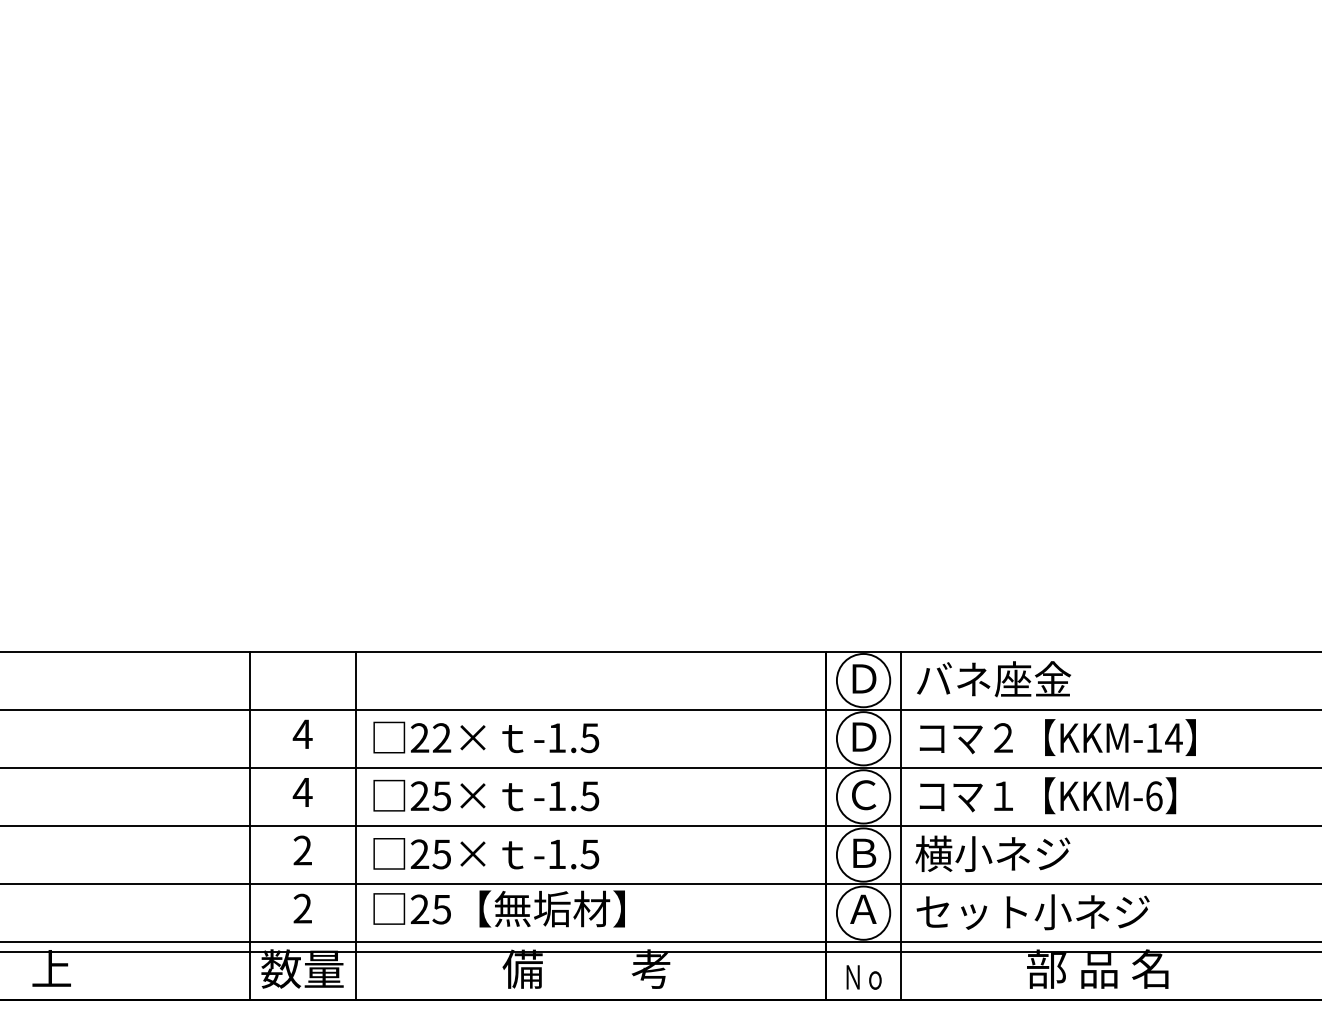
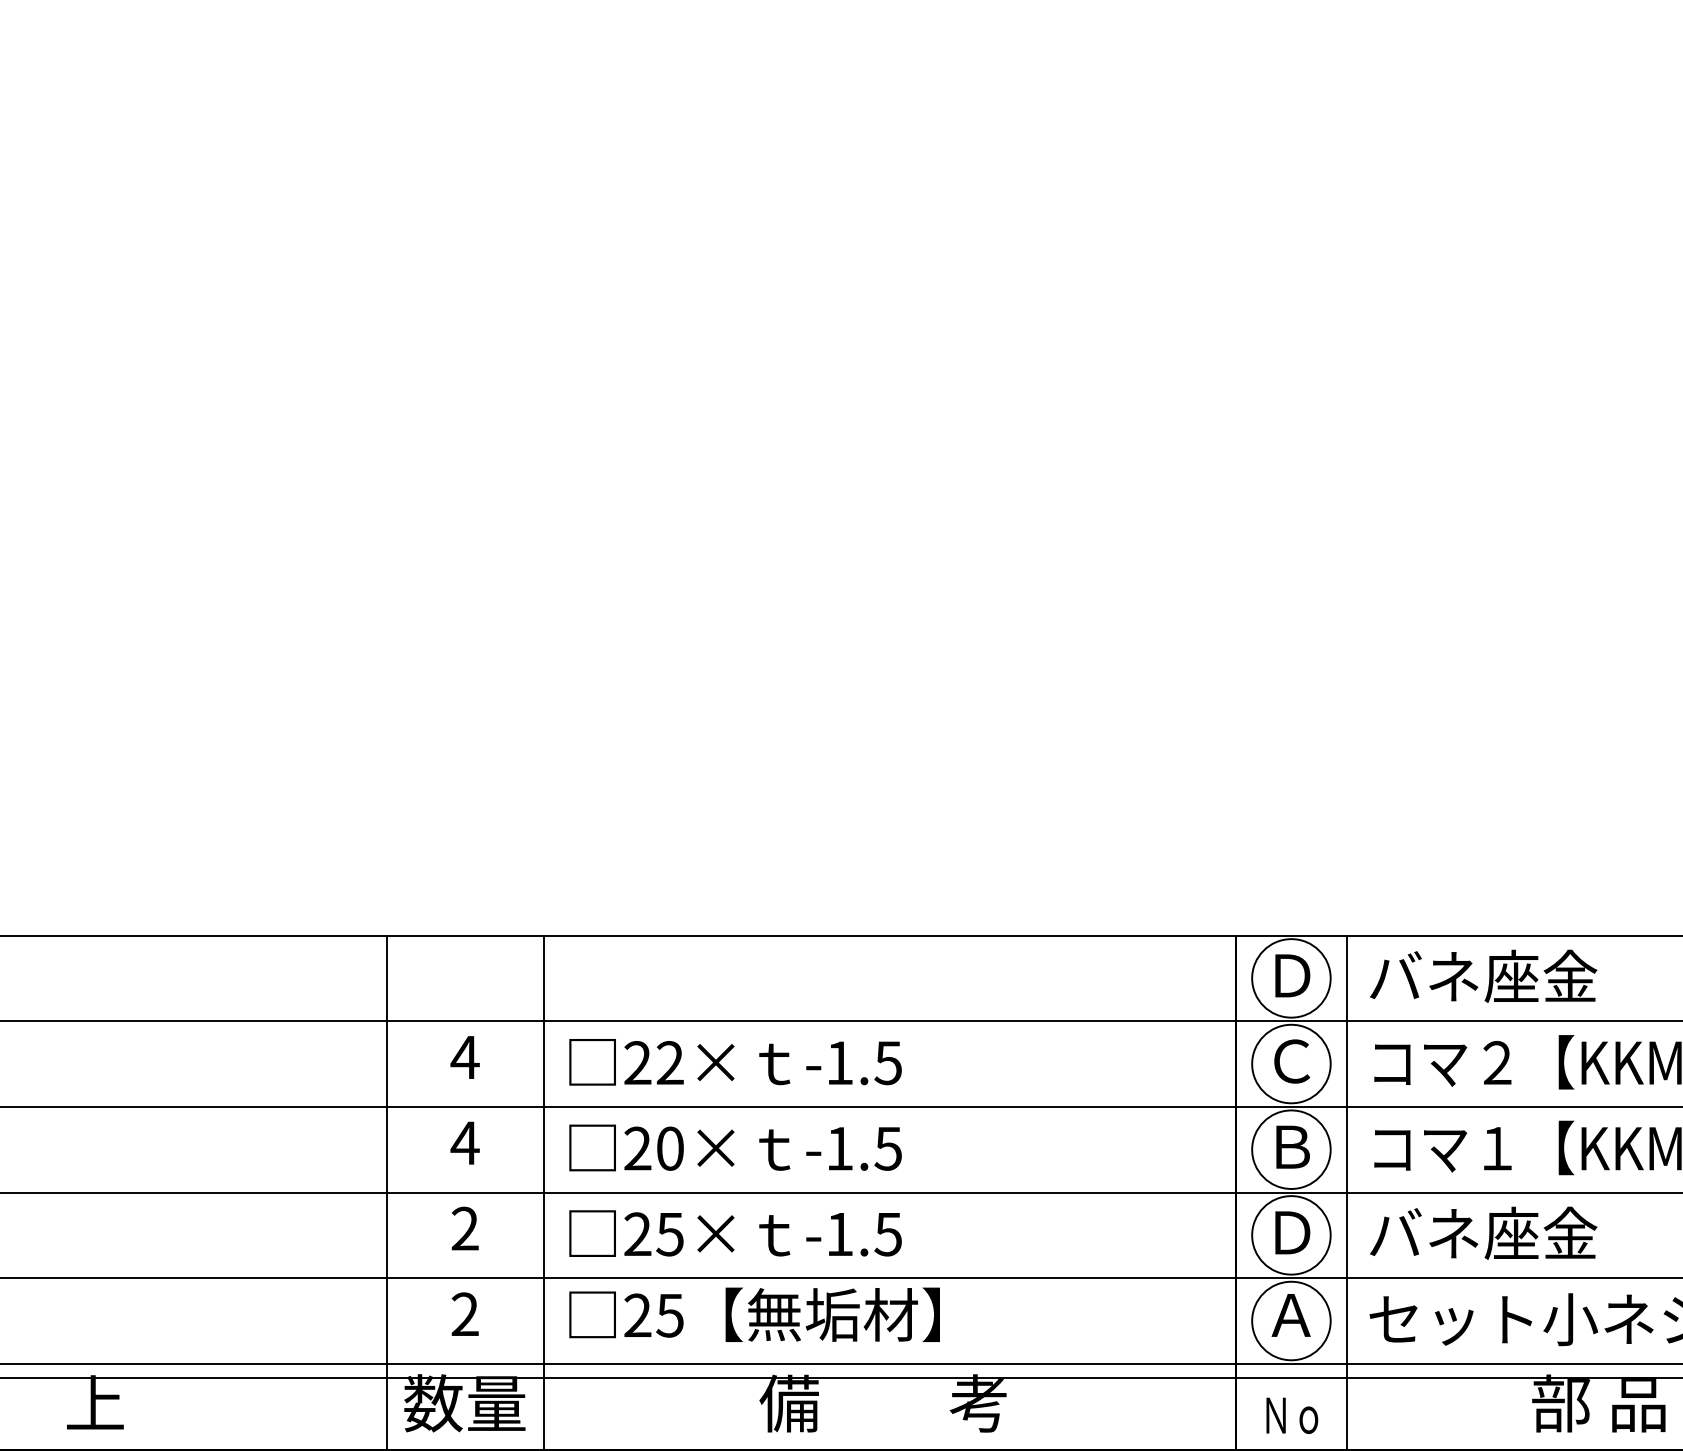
text: (864, 737) -> (1292, 1062), Ｄ -> Ｃ
text: (864, 795) -> (1292, 1147), Ｃ -> Ｂ
text: (441, 796) -> (669, 1149), 25× -> 20×
text: (864, 852) -> (1292, 1231), Ｂ -> Ｄ
text: (993, 853) -> (1482, 1233), 横小ネジ -> バネ座金

